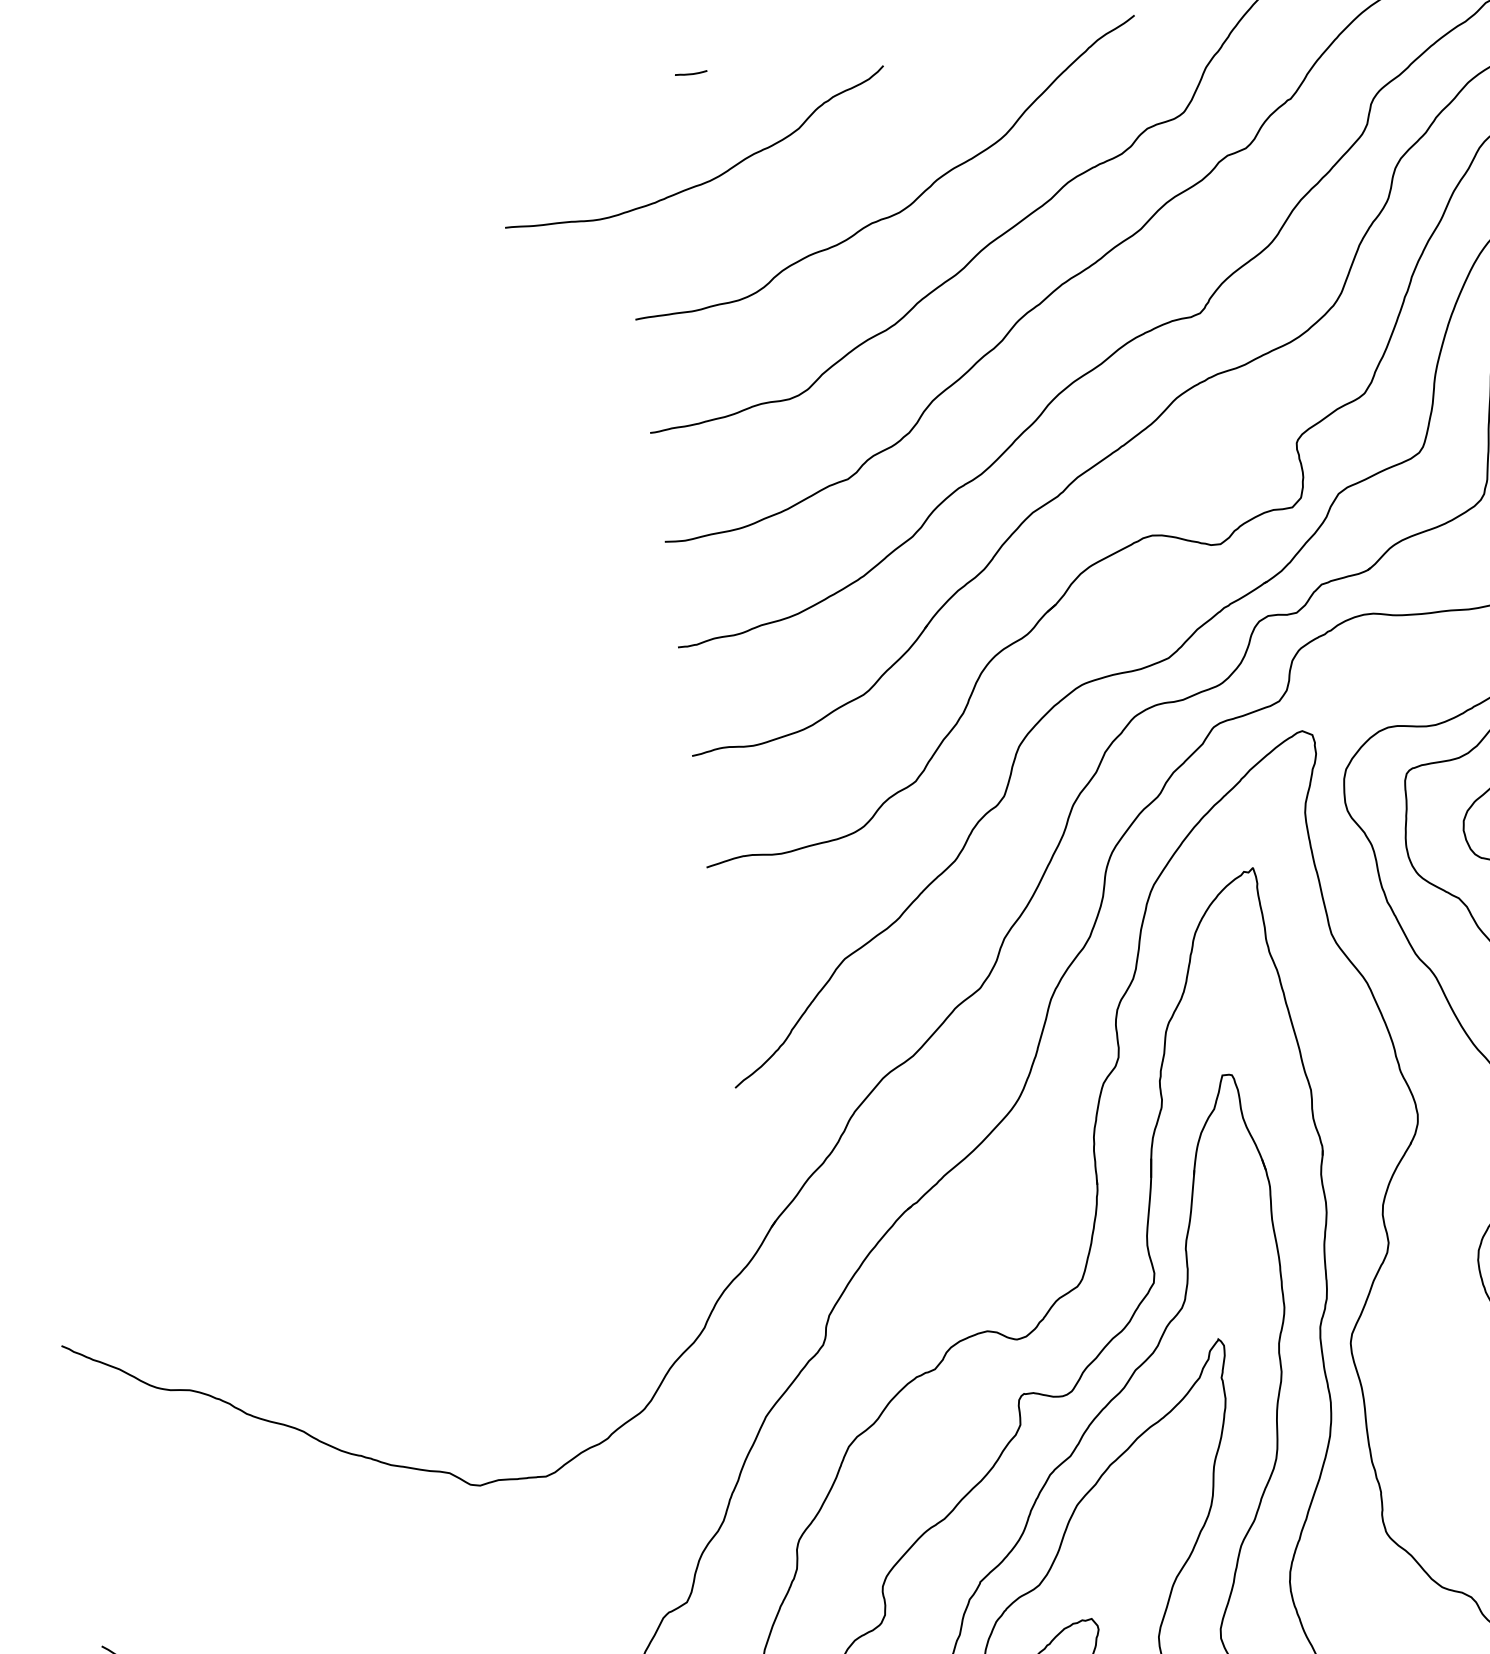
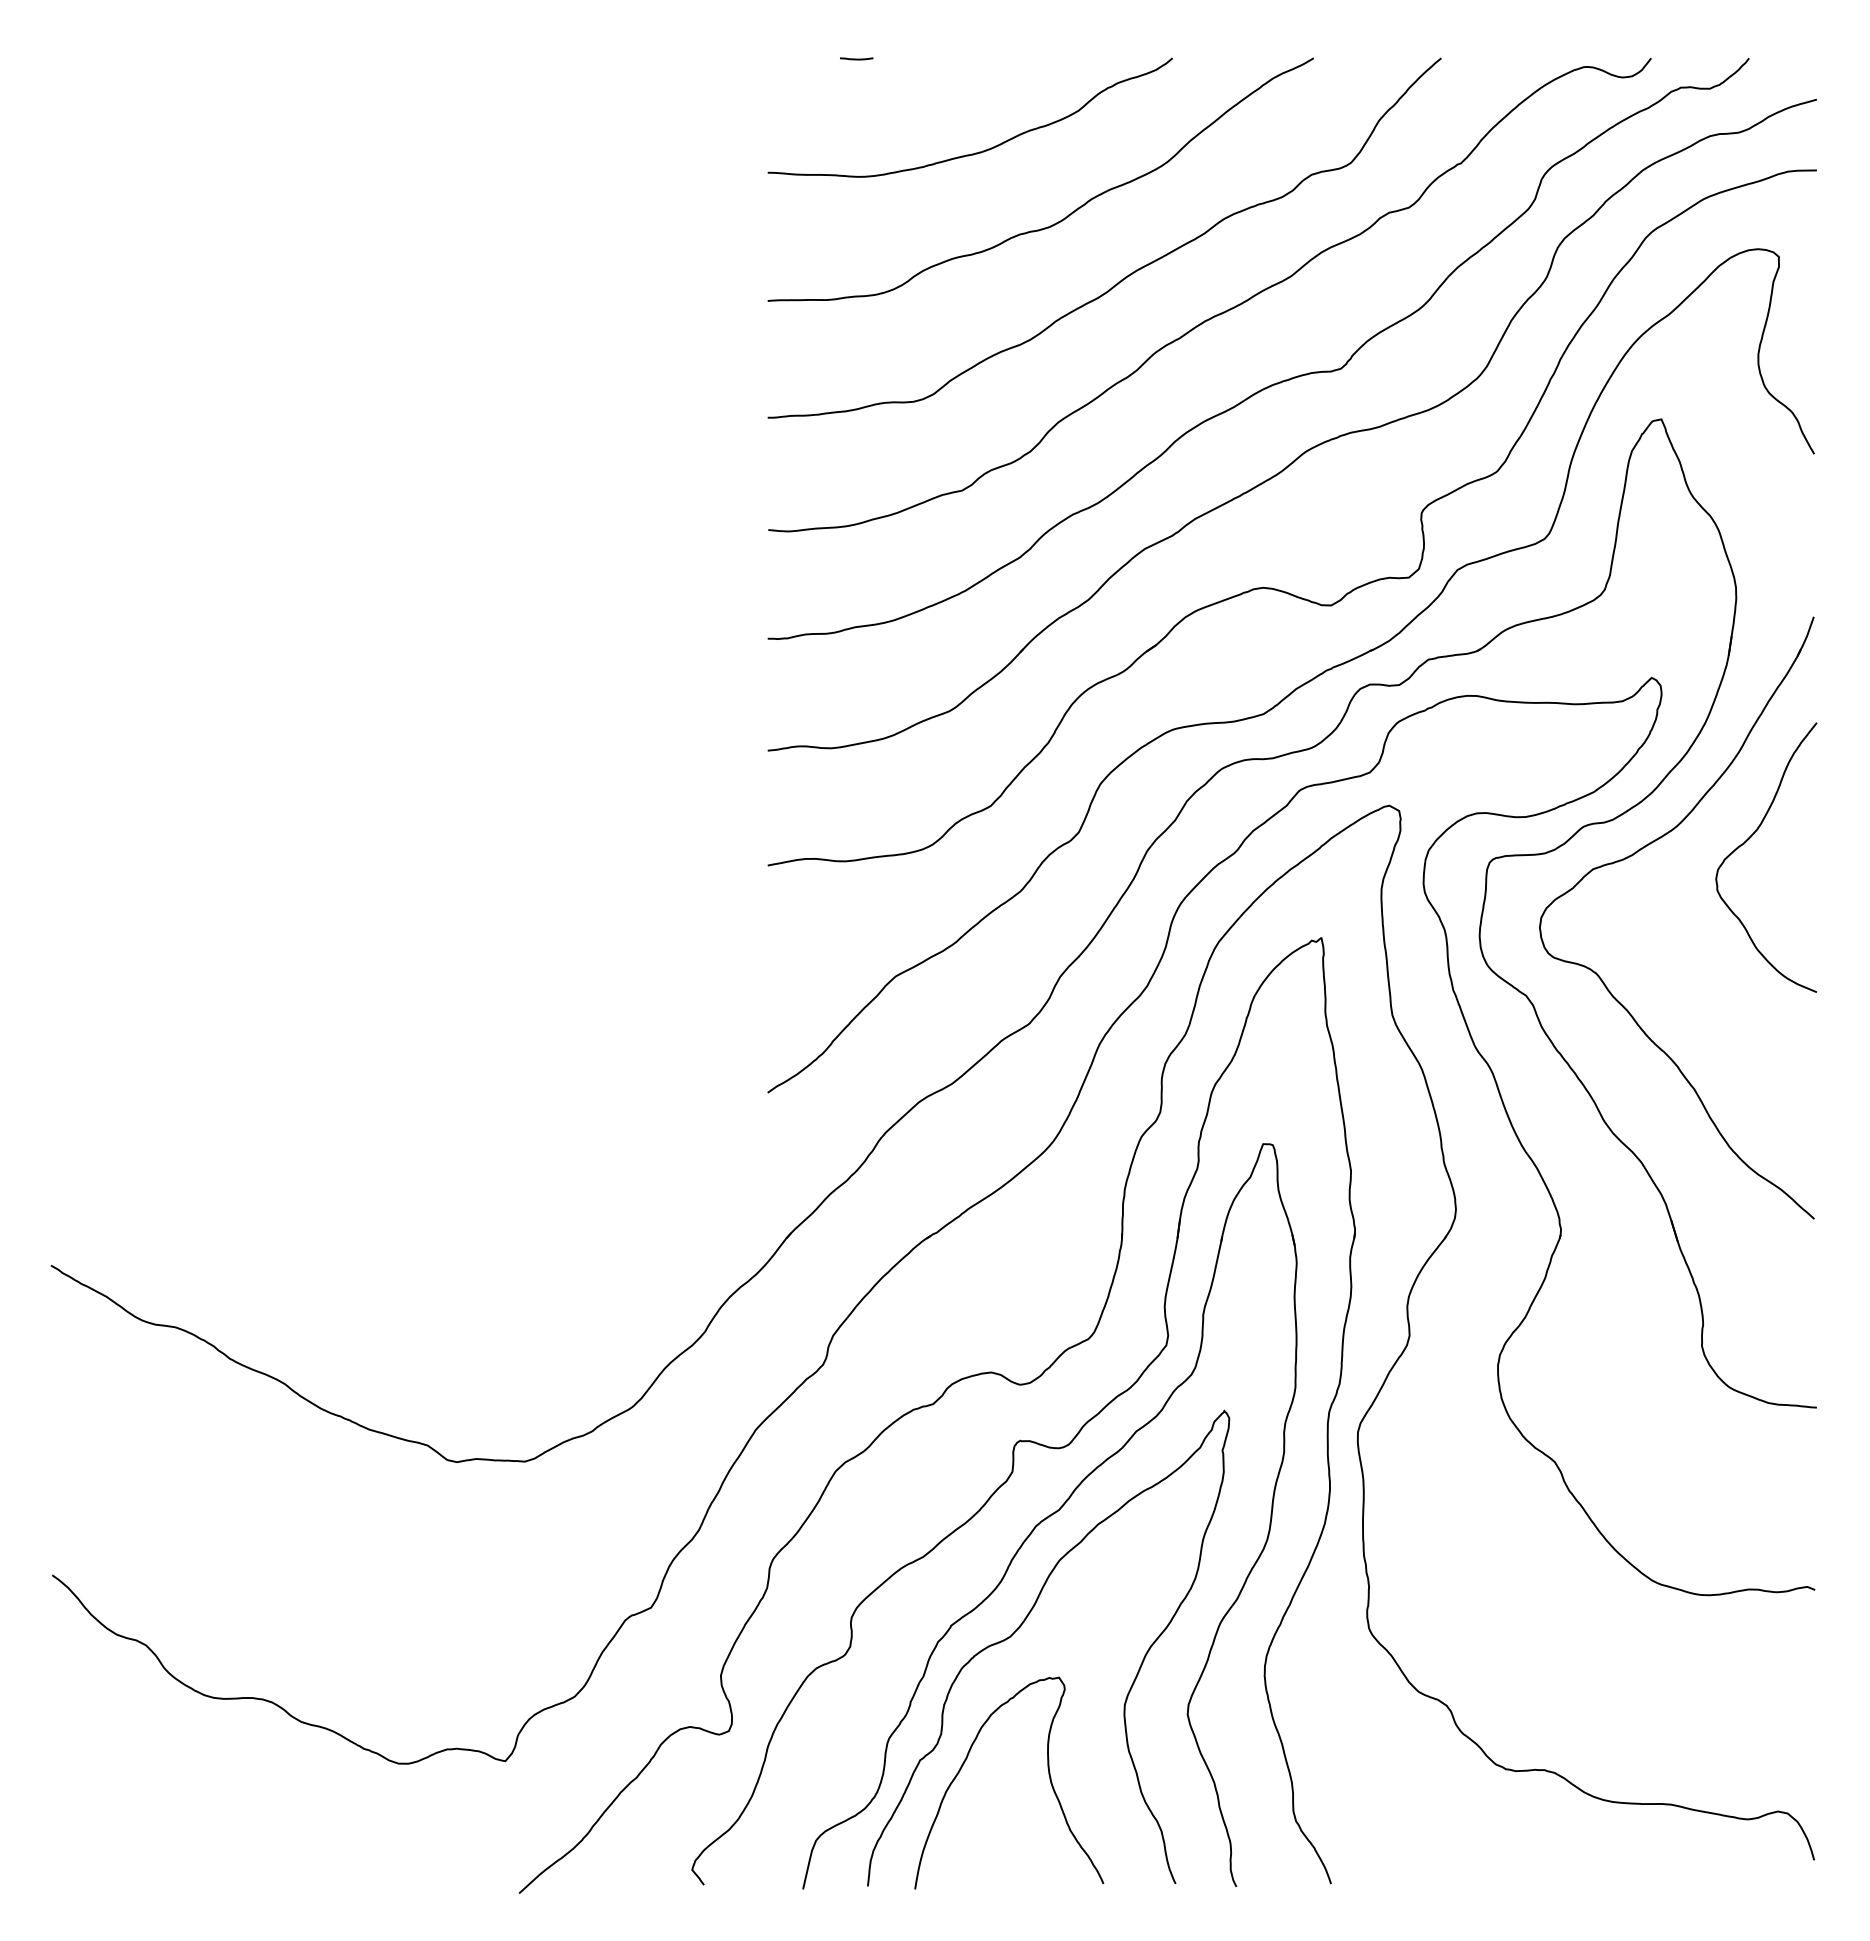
curve: (707, 180) -> (979, 151), moved

